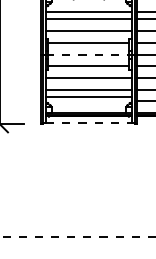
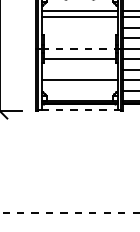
line: (88, 30) -> (79, 27), removed
line: (88, 42) -> (79, 38), removed
line: (88, 77) -> (79, 69), removed
line: (88, 97) -> (79, 87), removed

